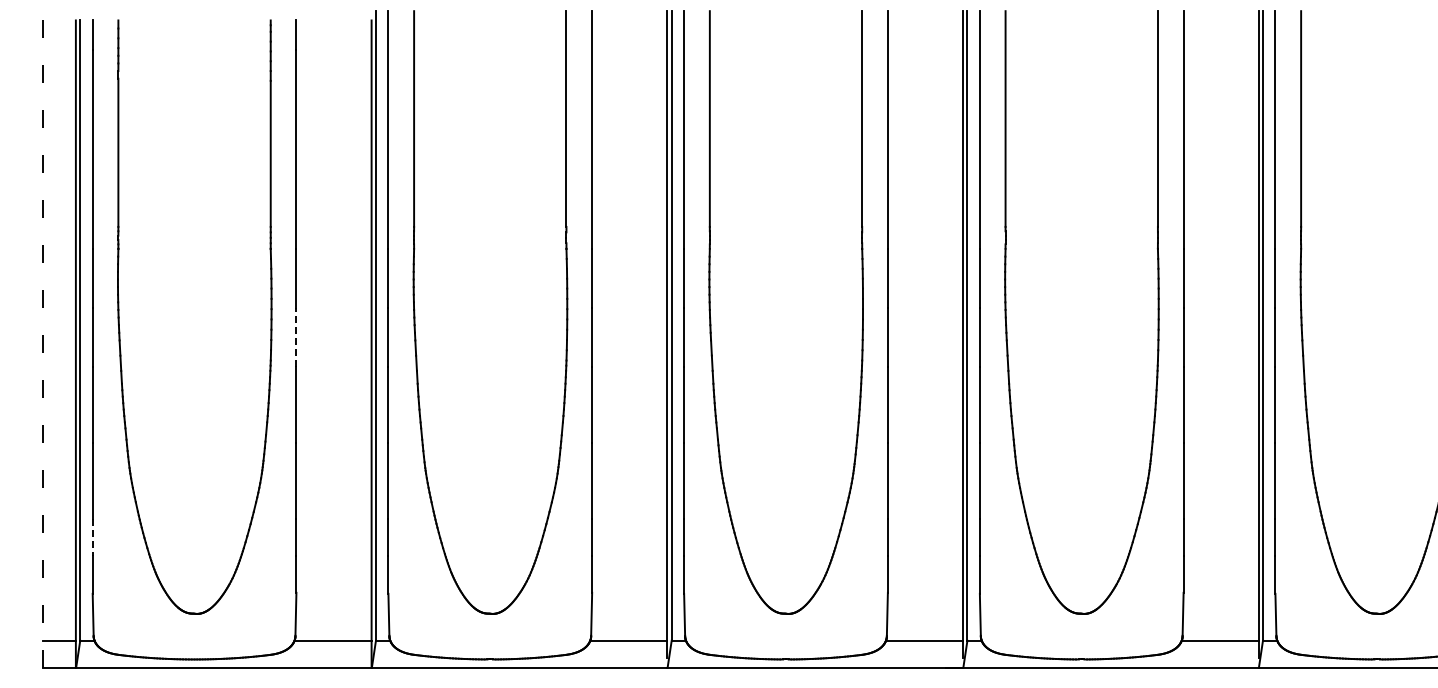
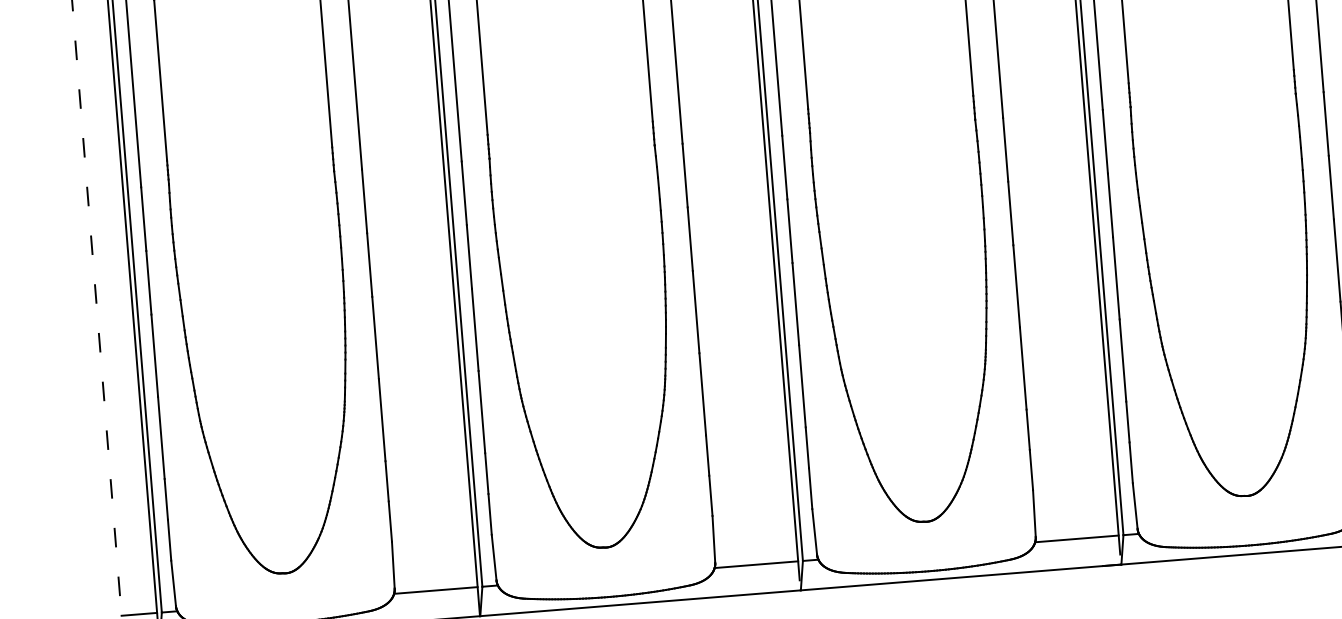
line: (296, 337) -> (369, 265), dashed -> solid
line: (92, 537) -> (166, 499), dashed -> solid

